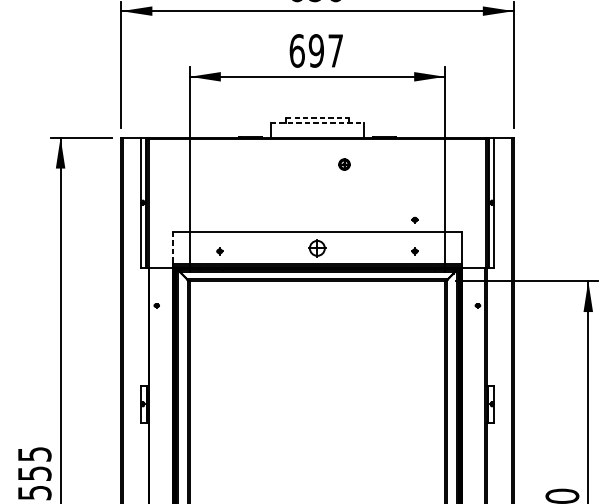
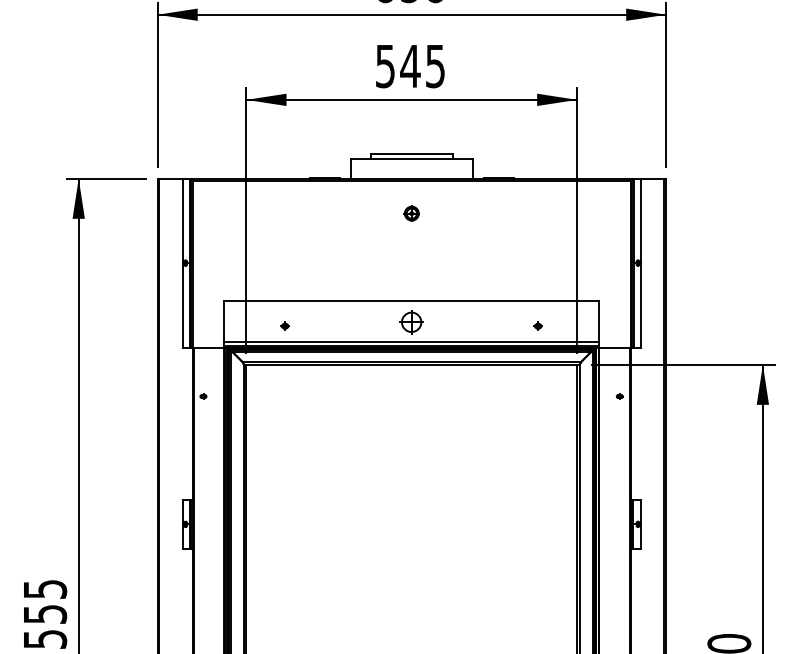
text: (315, 51) -> (409, 66), 697 -> 545
line: (317, 118) -> (411, 153), dashed -> solid
line: (317, 122) -> (411, 159), dashed -> solid
part: (344, 164) -> (411, 213), moved
part: (414, 219) -> (537, 284), removed
line: (173, 248) -> (224, 322), dashed -> solid

